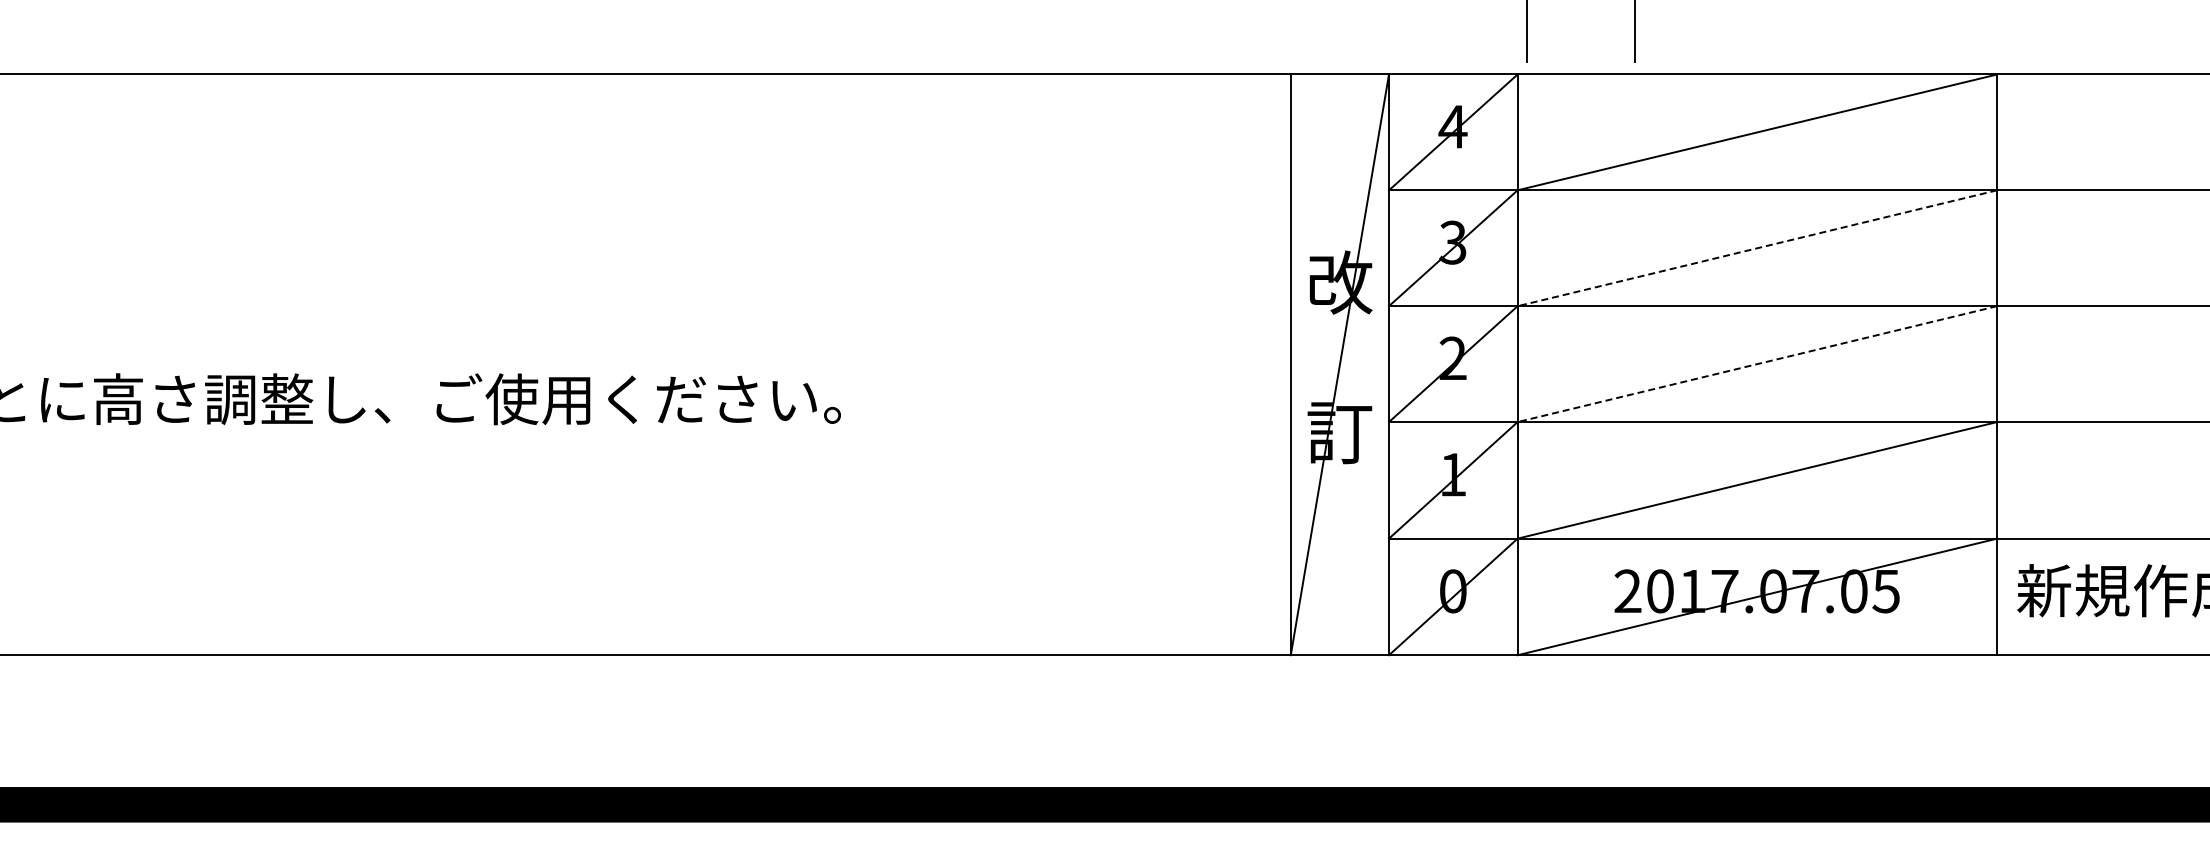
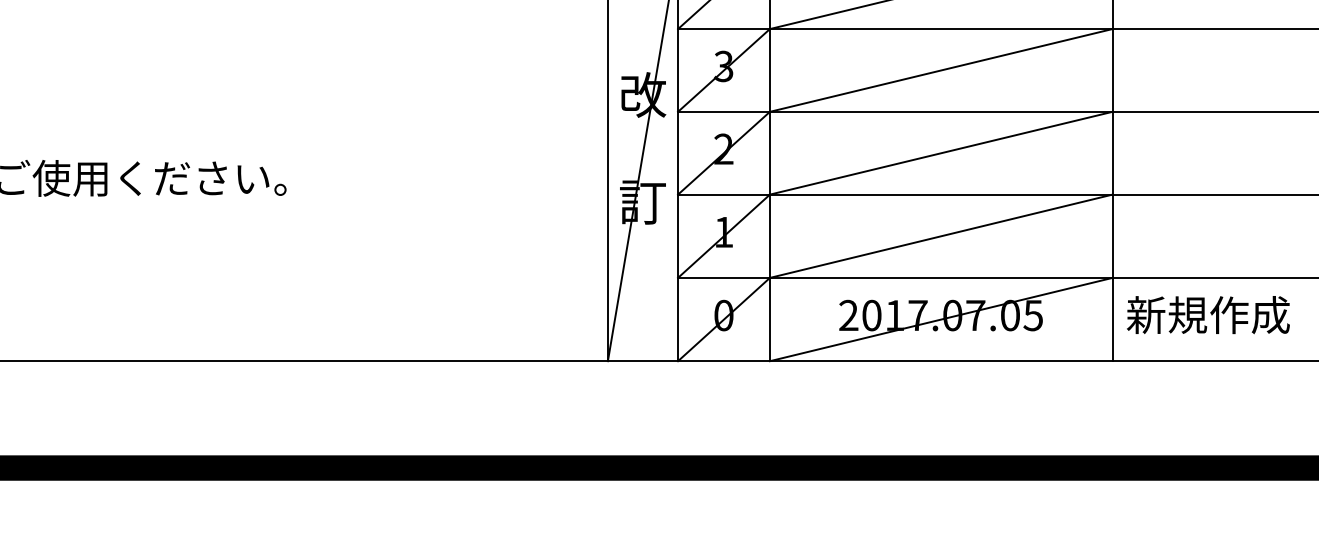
line: (1757, 248) -> (941, 70), dashed -> solid
line: (1757, 364) -> (941, 153), dashed -> solid

